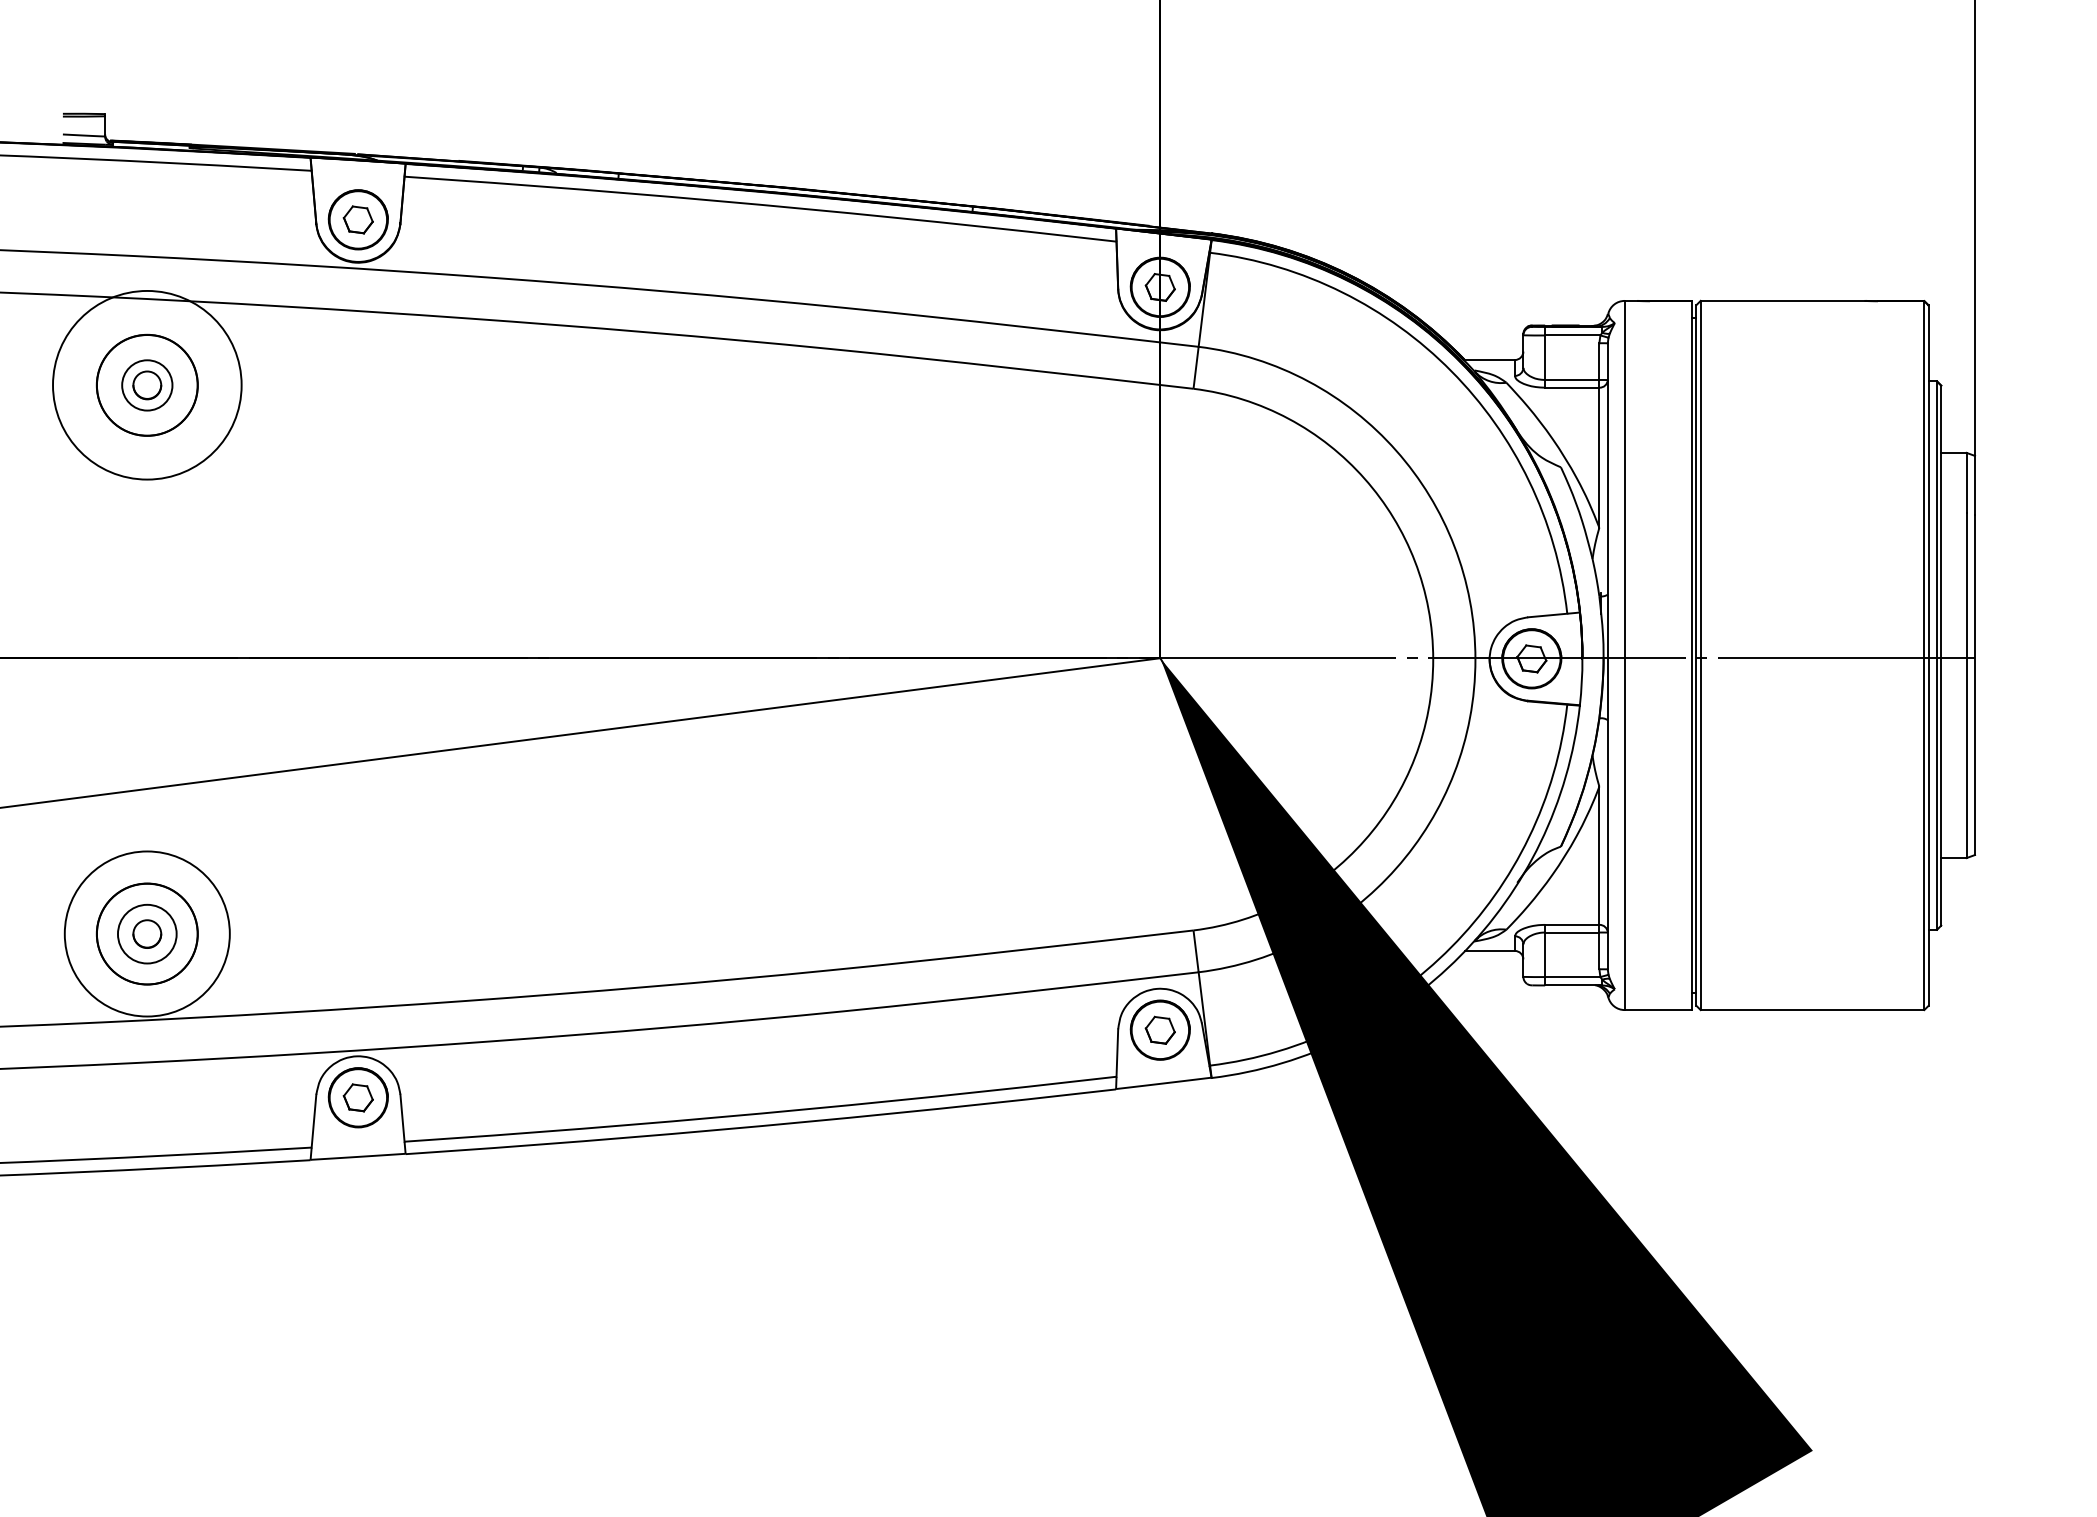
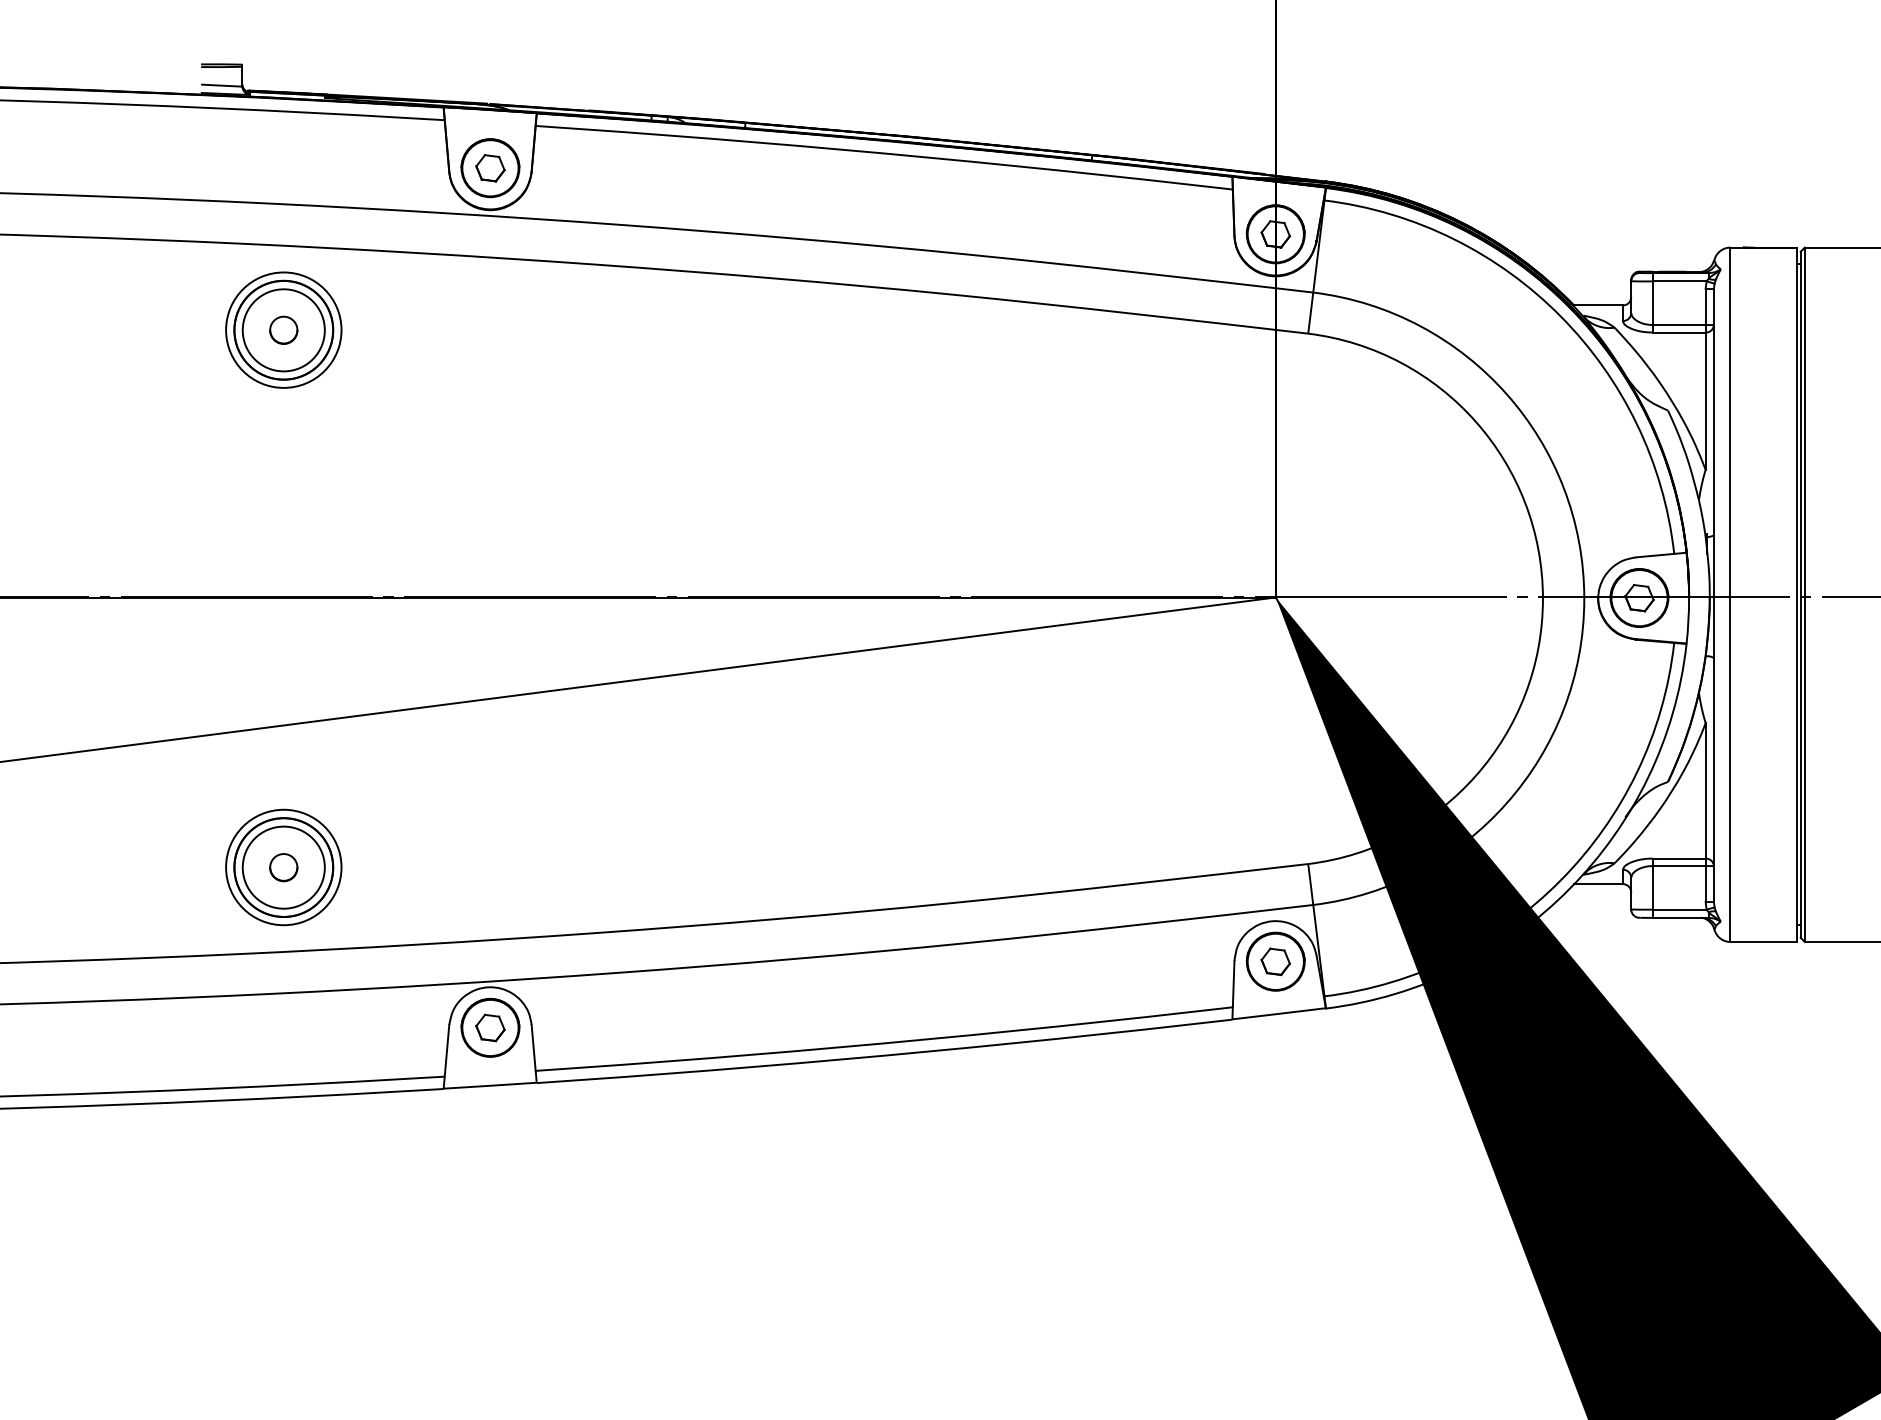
circle: (147, 385) -> (283, 330), size x0.62
circle: (147, 385) -> (283, 330), size x1.67
circle: (147, 933) -> (283, 867), size x0.71
circle: (147, 934) -> (283, 867), size x1.43

